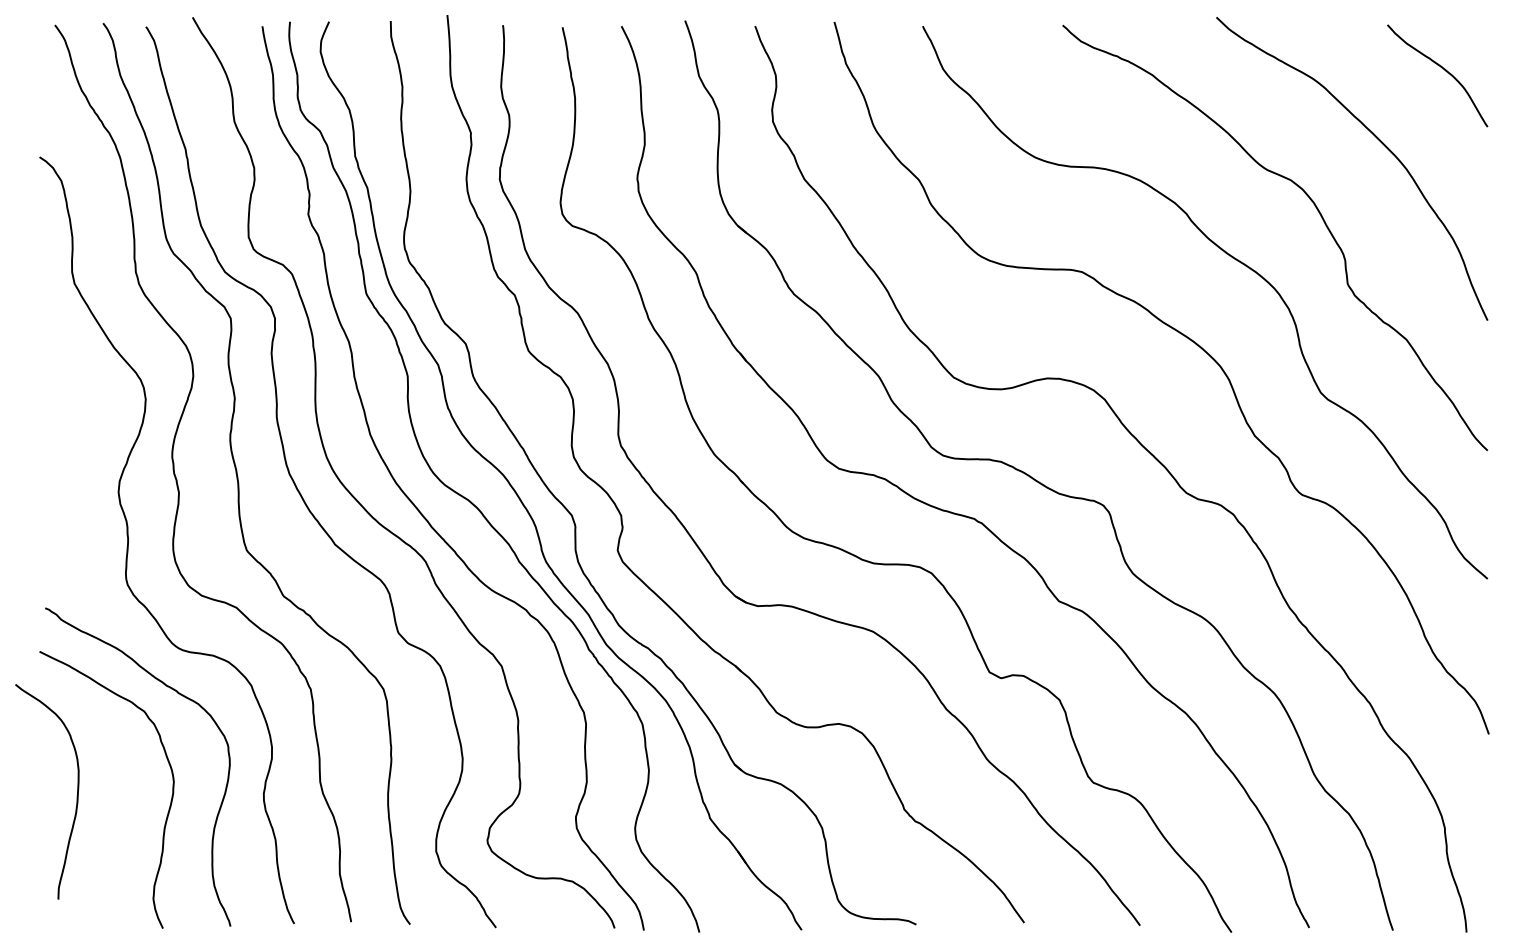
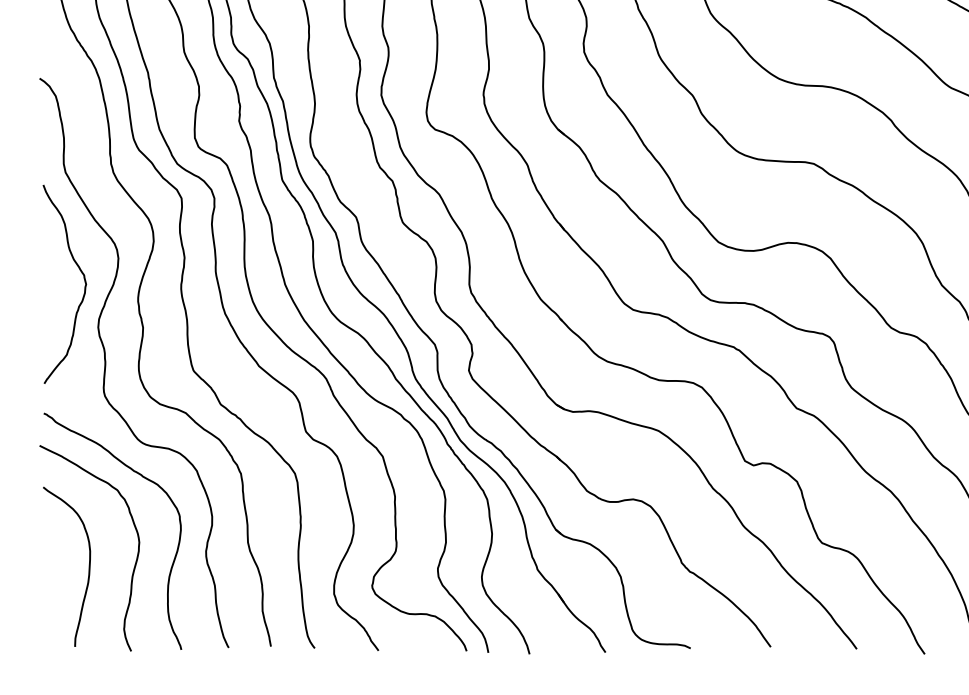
curve: (99, 428) -> (84, 280), added
curve: (76, 795) -> (88, 569), moved

